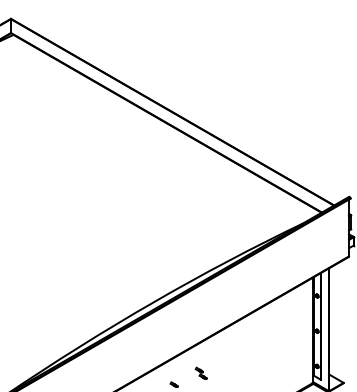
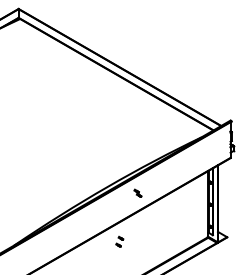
part: (200, 372) -> (137, 192), moved

